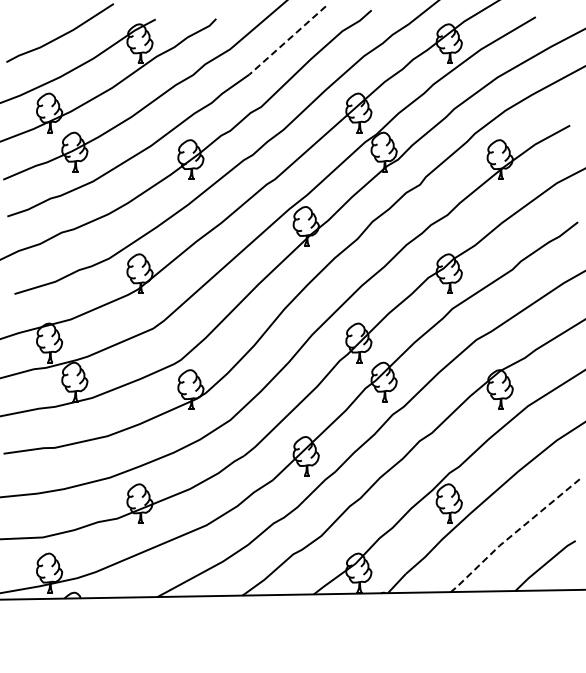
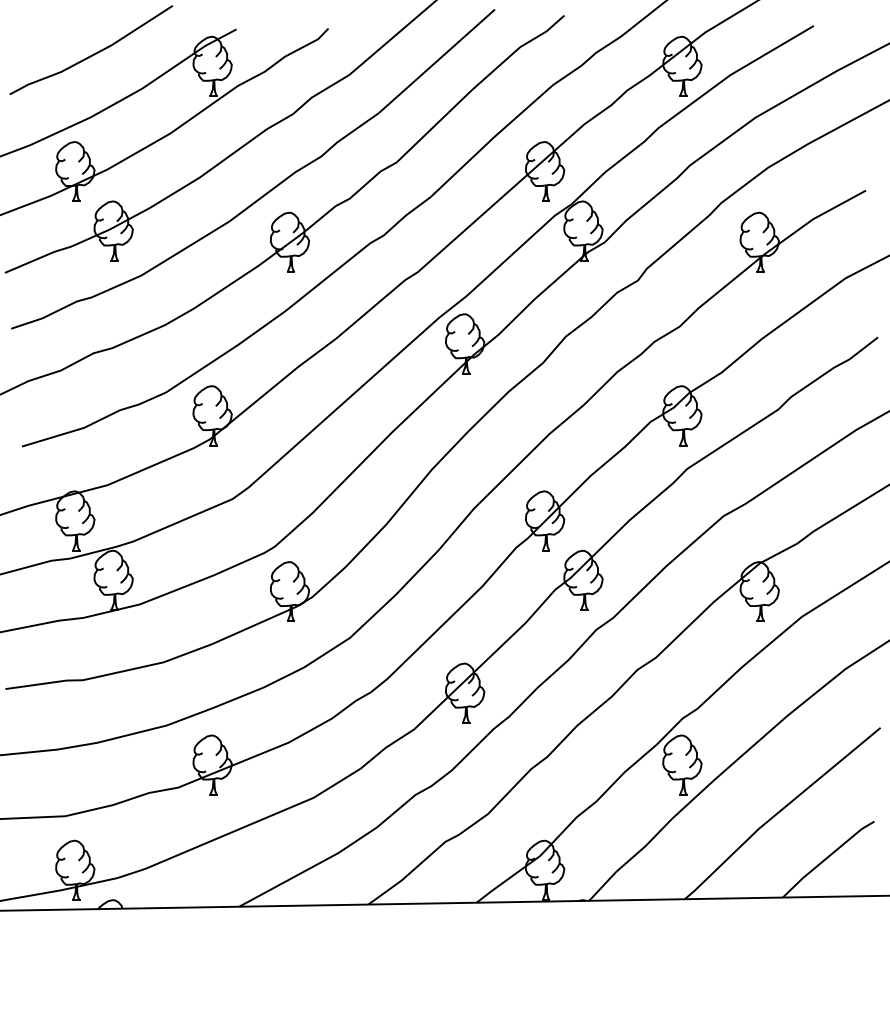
line: (287, 40) -> (436, 61), dashed -> solid
line: (512, 534) -> (778, 811), dashed -> solid

